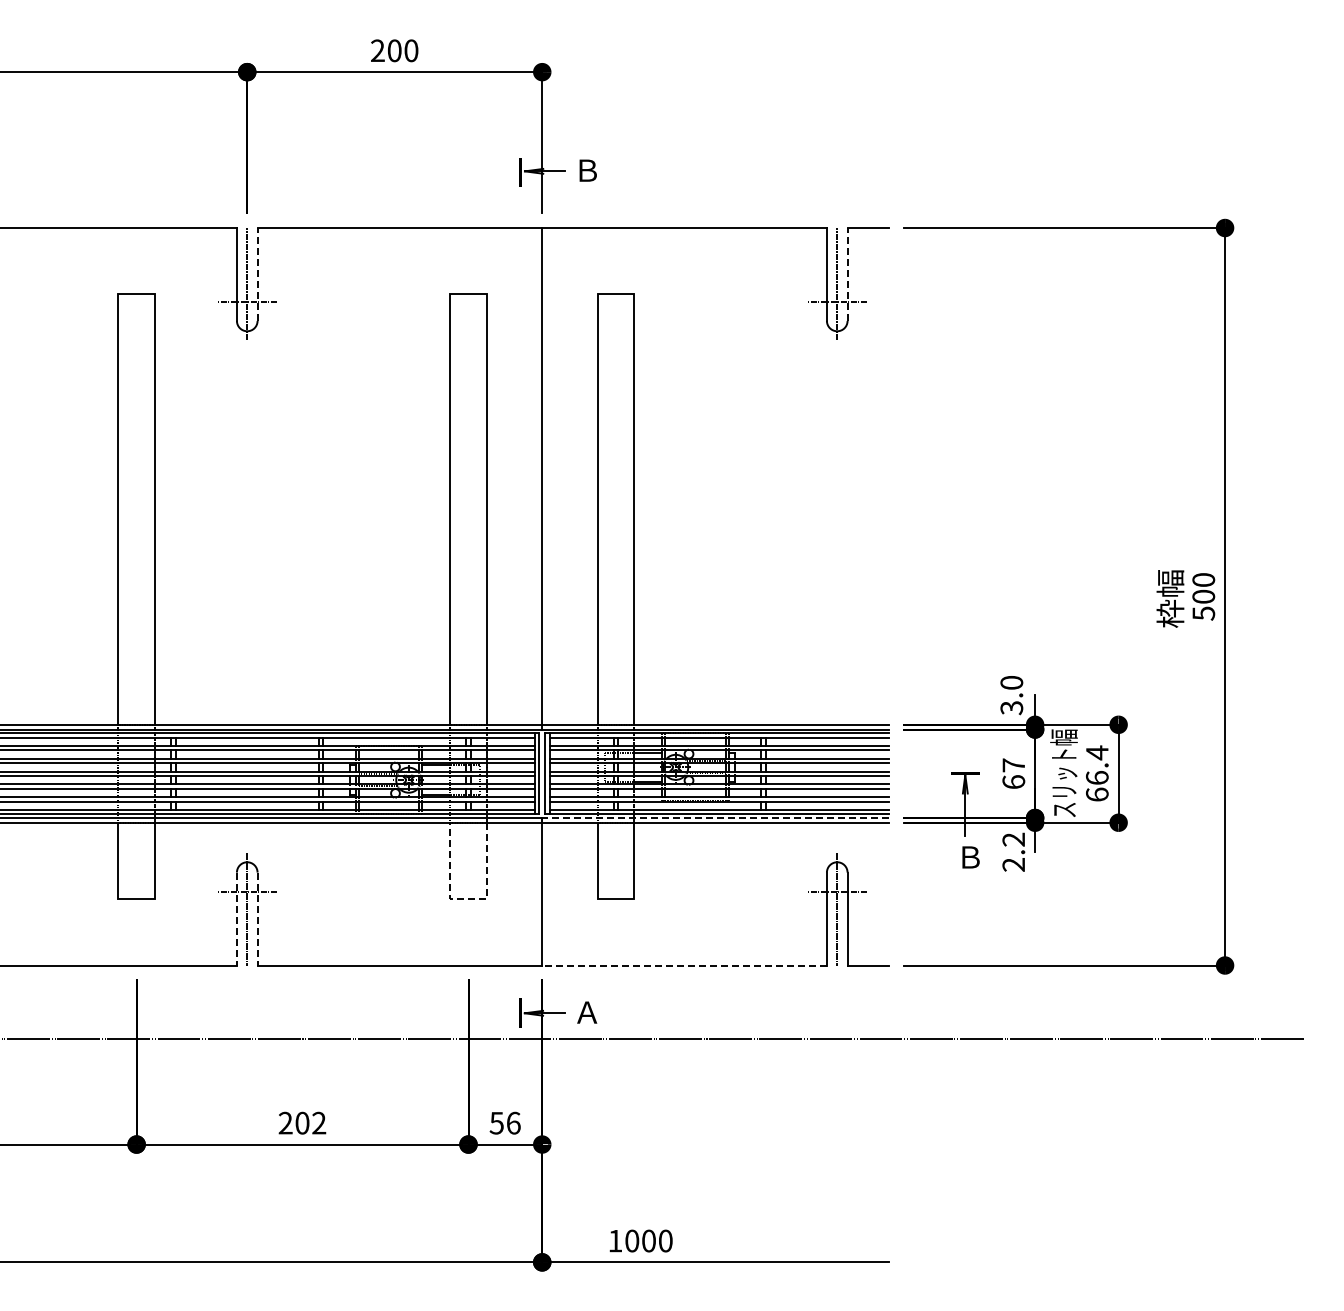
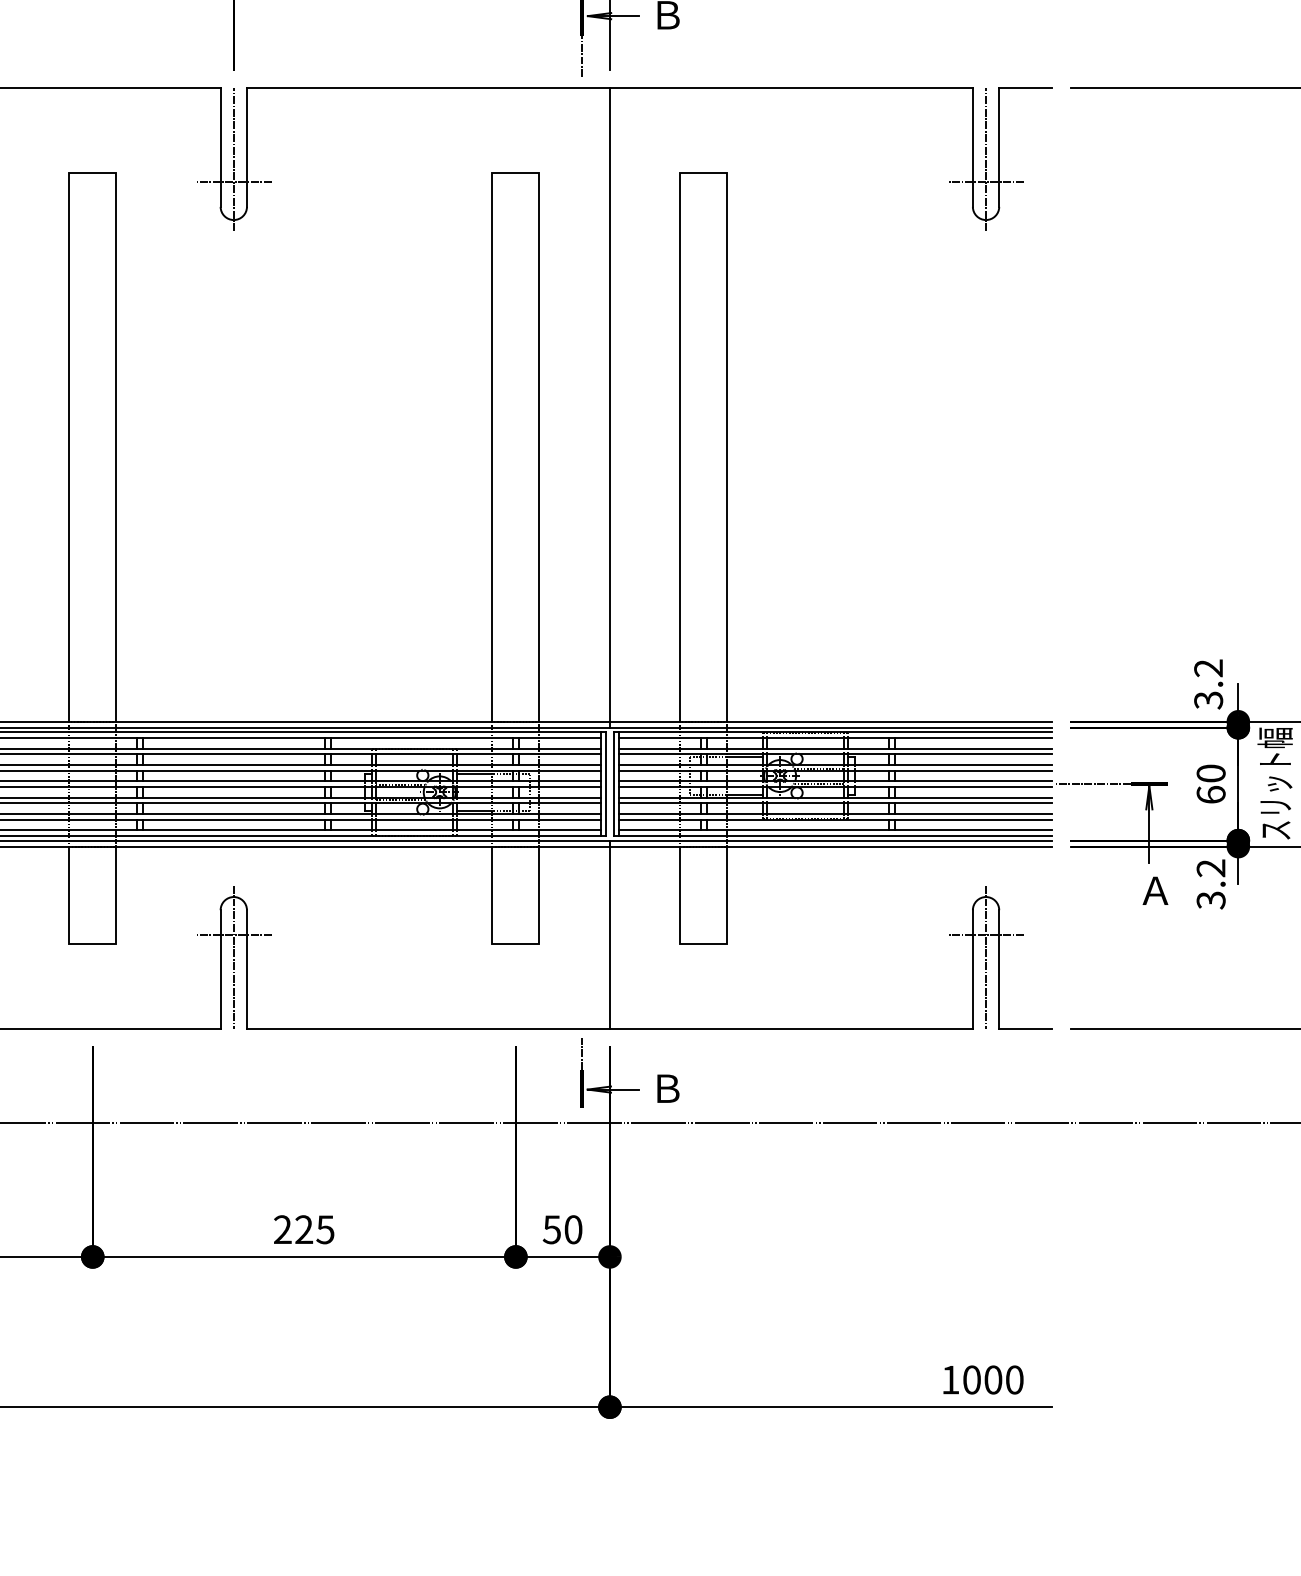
line: (520, 203) -> (582, 57), added
line: (257, 273) -> (246, 146), dashed -> solid
line: (847, 273) -> (999, 146), dashed -> solid
text: (1011, 682) -> (1208, 667), 3.0 -> 3.2
text: (1013, 765) -> (1210, 773), 67 -> 60
line: (920, 773) -> (1092, 783), added
line: (715, 818) -> (830, 841), dashed -> solid
text: (970, 857) -> (1155, 890), Ｂ -> Ａ
text: (1014, 865) -> (1212, 901), 2.2 -> 3.2
line: (468, 899) -> (515, 944), dashed -> solid
line: (236, 919) -> (220, 970), dashed -> solid
line: (257, 919) -> (246, 970), dashed -> solid
line: (684, 965) -> (791, 1028), dashed -> solid
line: (520, 985) -> (582, 1054), added
text: (587, 1012) -> (667, 1088), Ａ -> Ｂ
text: (310, 1122) -> (314, 1228), 202 -> 225
text: (513, 1122) -> (573, 1228), 56 -> 50
text: (640, 1240) -> (982, 1379), moved

